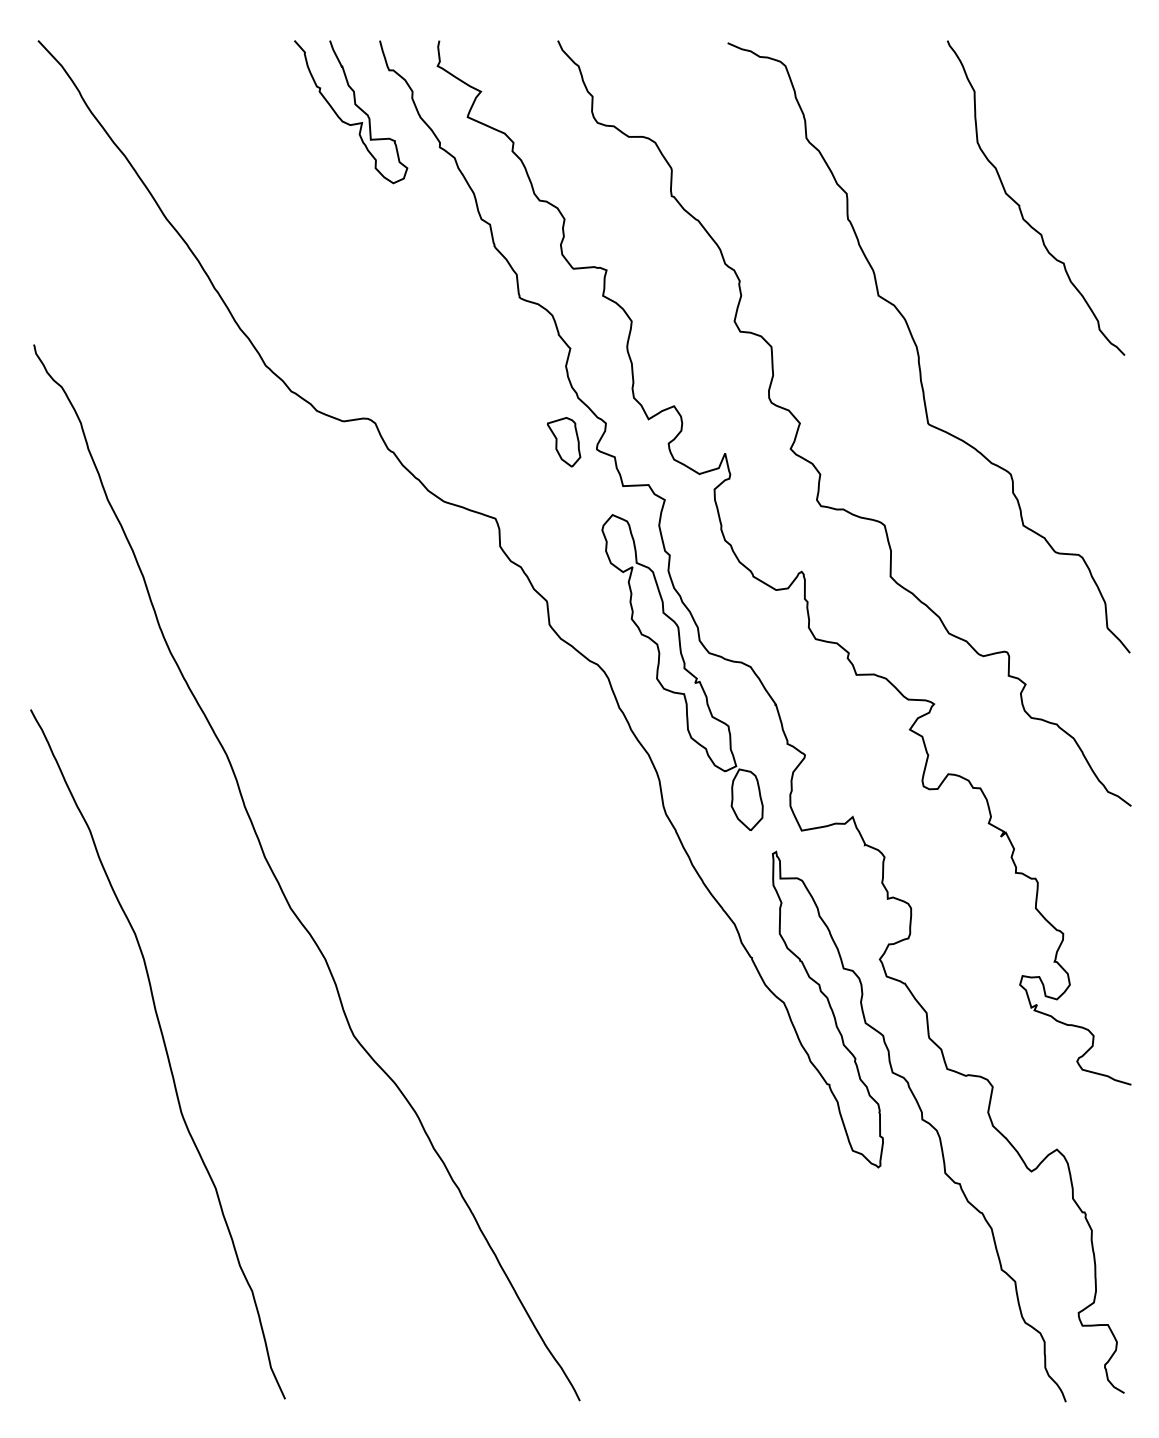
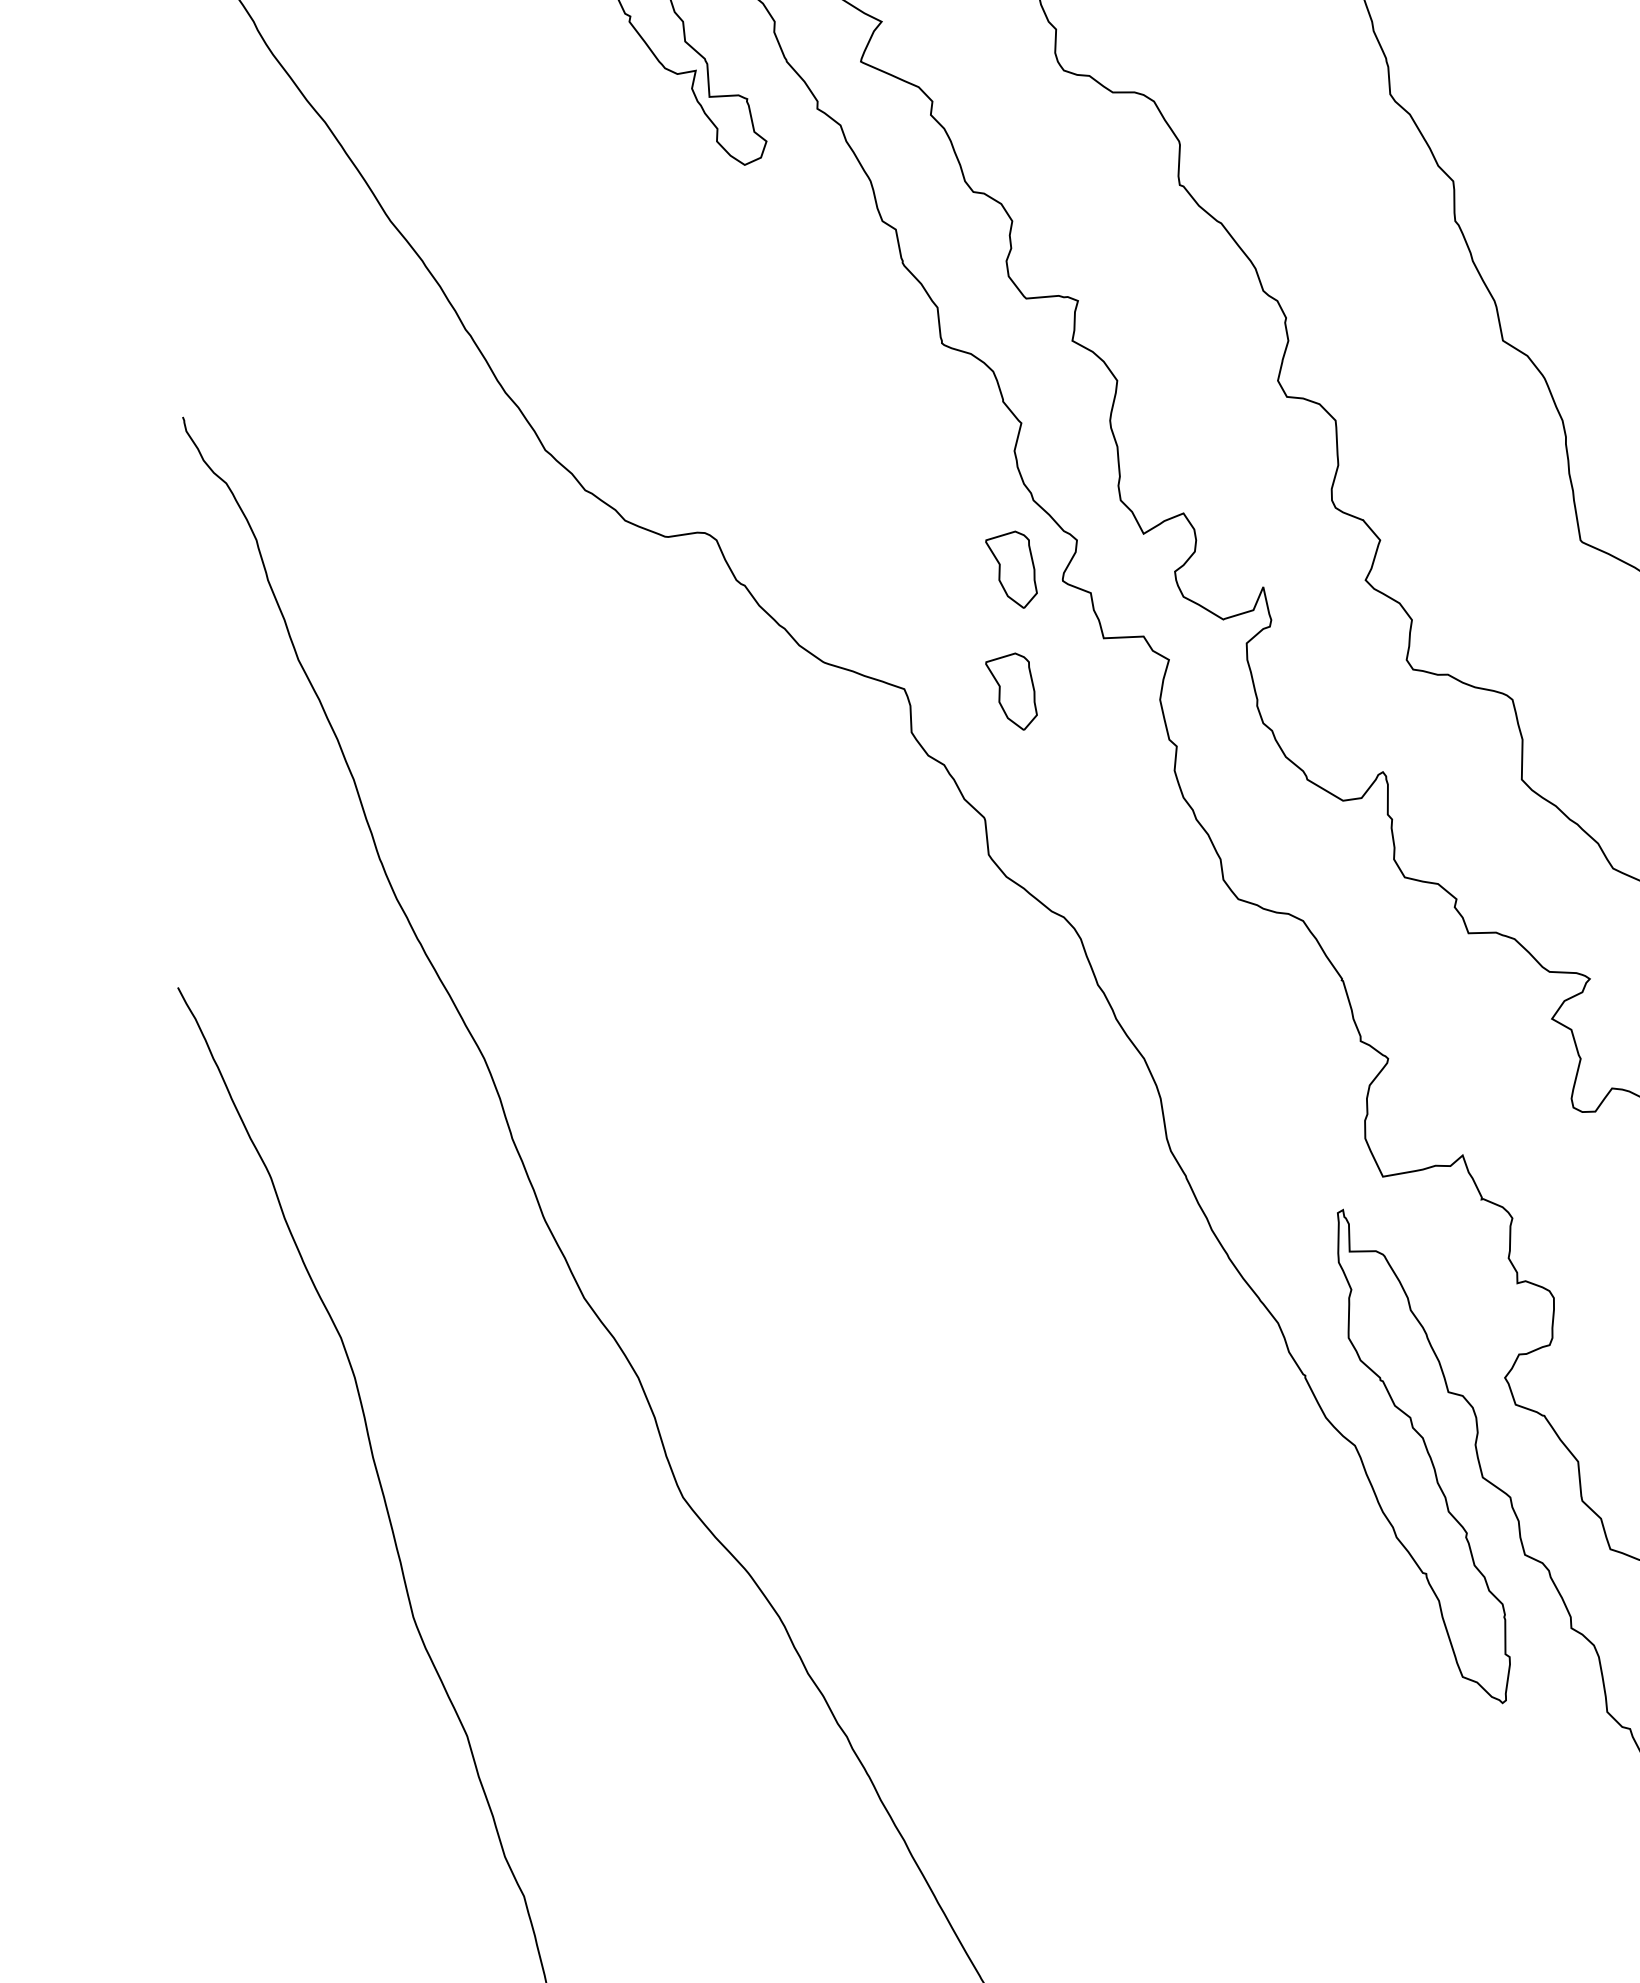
part: (563, 520) -> (1010, 691), added
part: (682, 672) -> (1196, 929), removed

